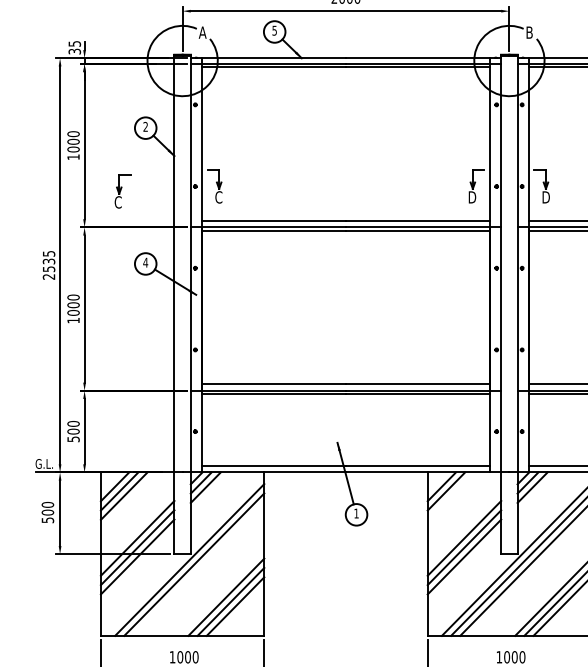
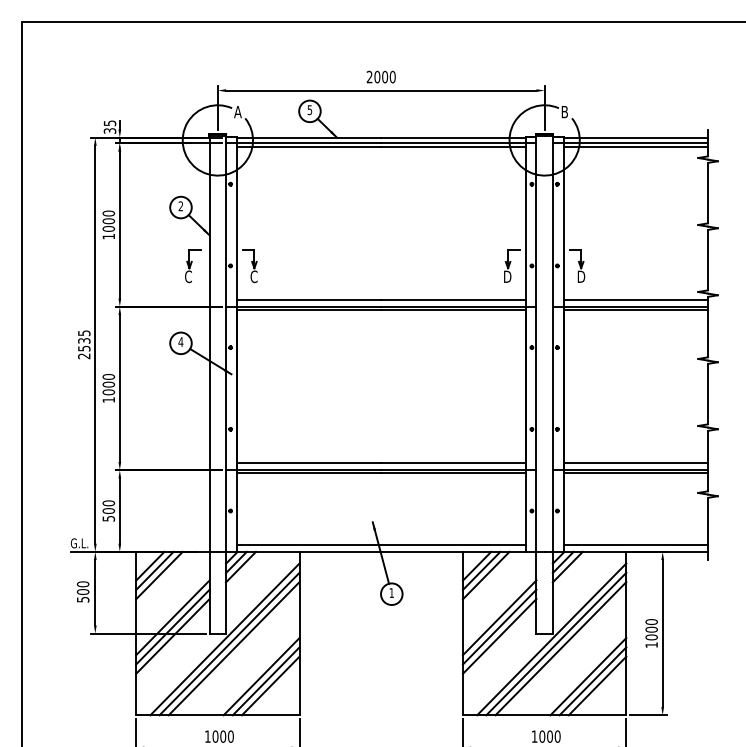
part: (123, 192) -> (193, 266), moved
line: (450, 496) -> (485, 575), added
line: (198, 569) -> (233, 648), added

